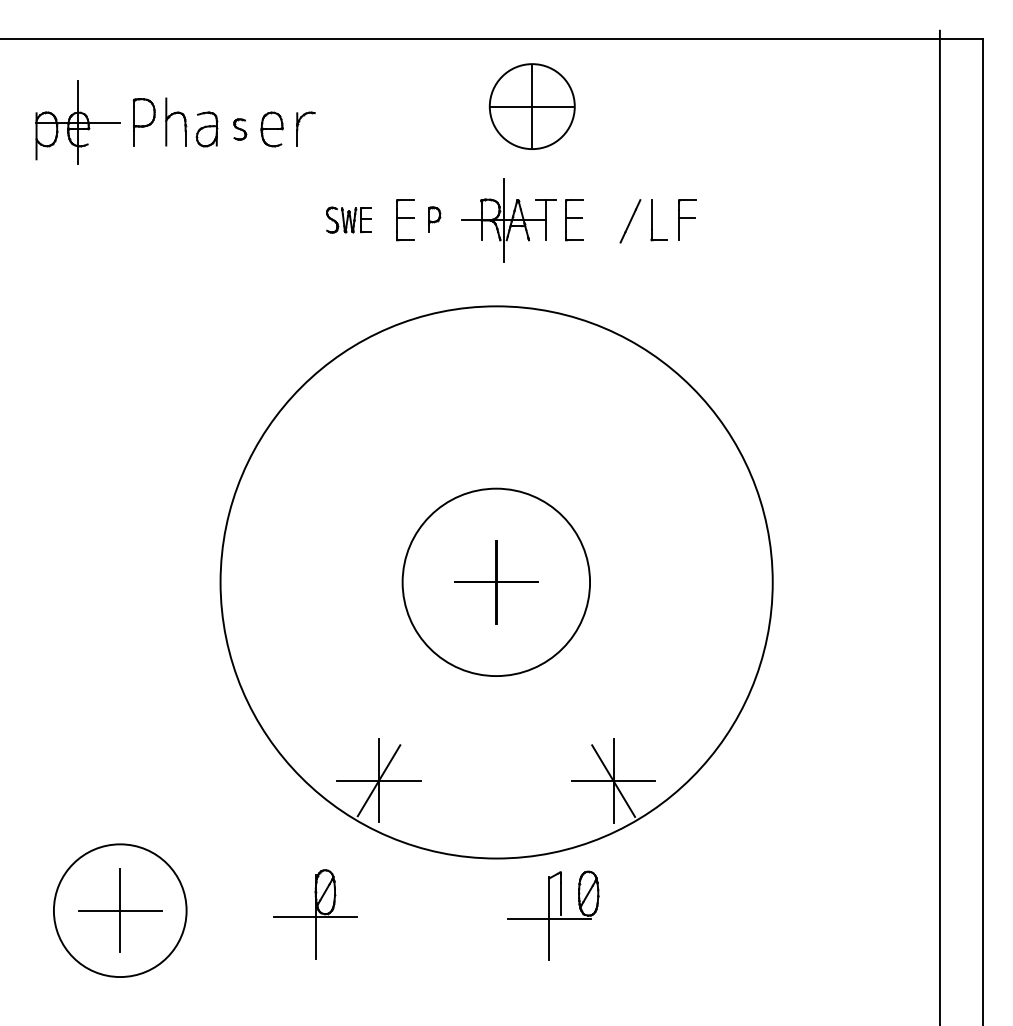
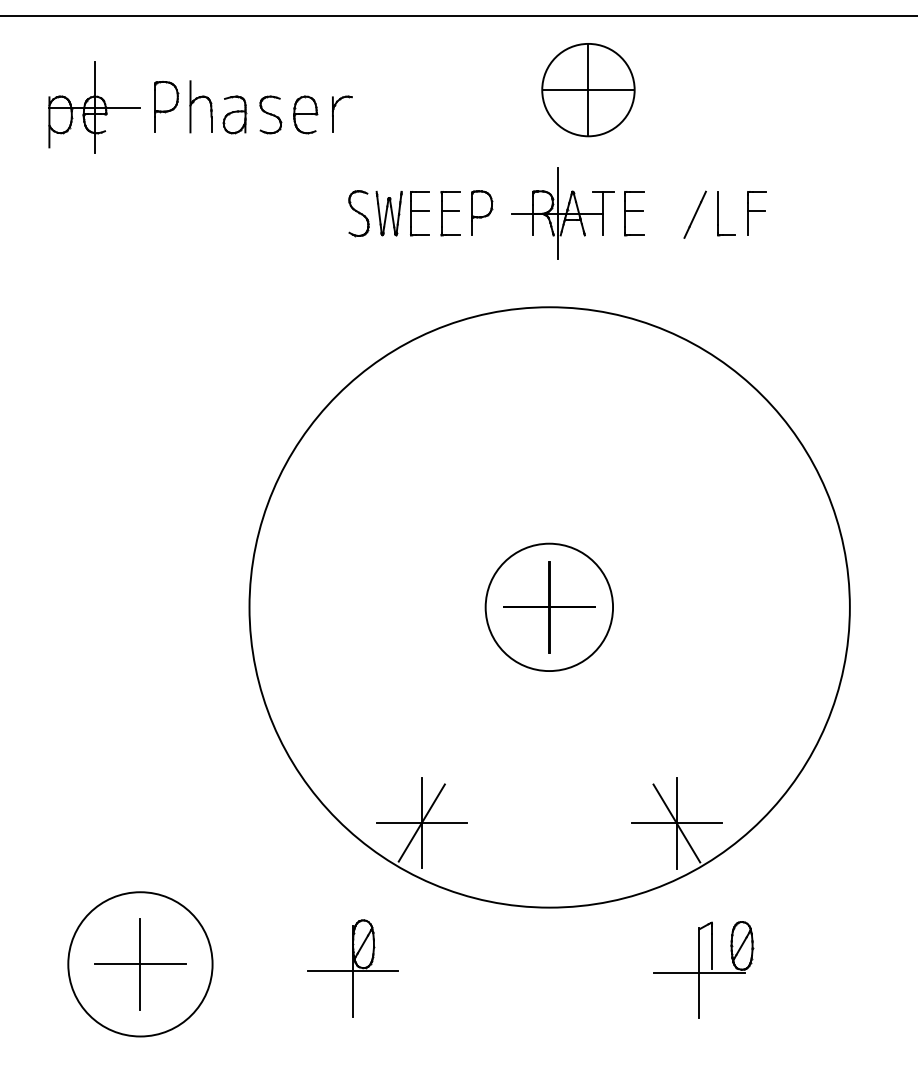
part: (239, 129) -> (270, 114), size x1.67
part: (348, 219) -> (388, 212), size x1.67
part: (434, 219) -> (482, 212), size x1.67
circle: (495, 581) -> (548, 606), size x0.62
part: (553, 915) -> (703, 969), moved

